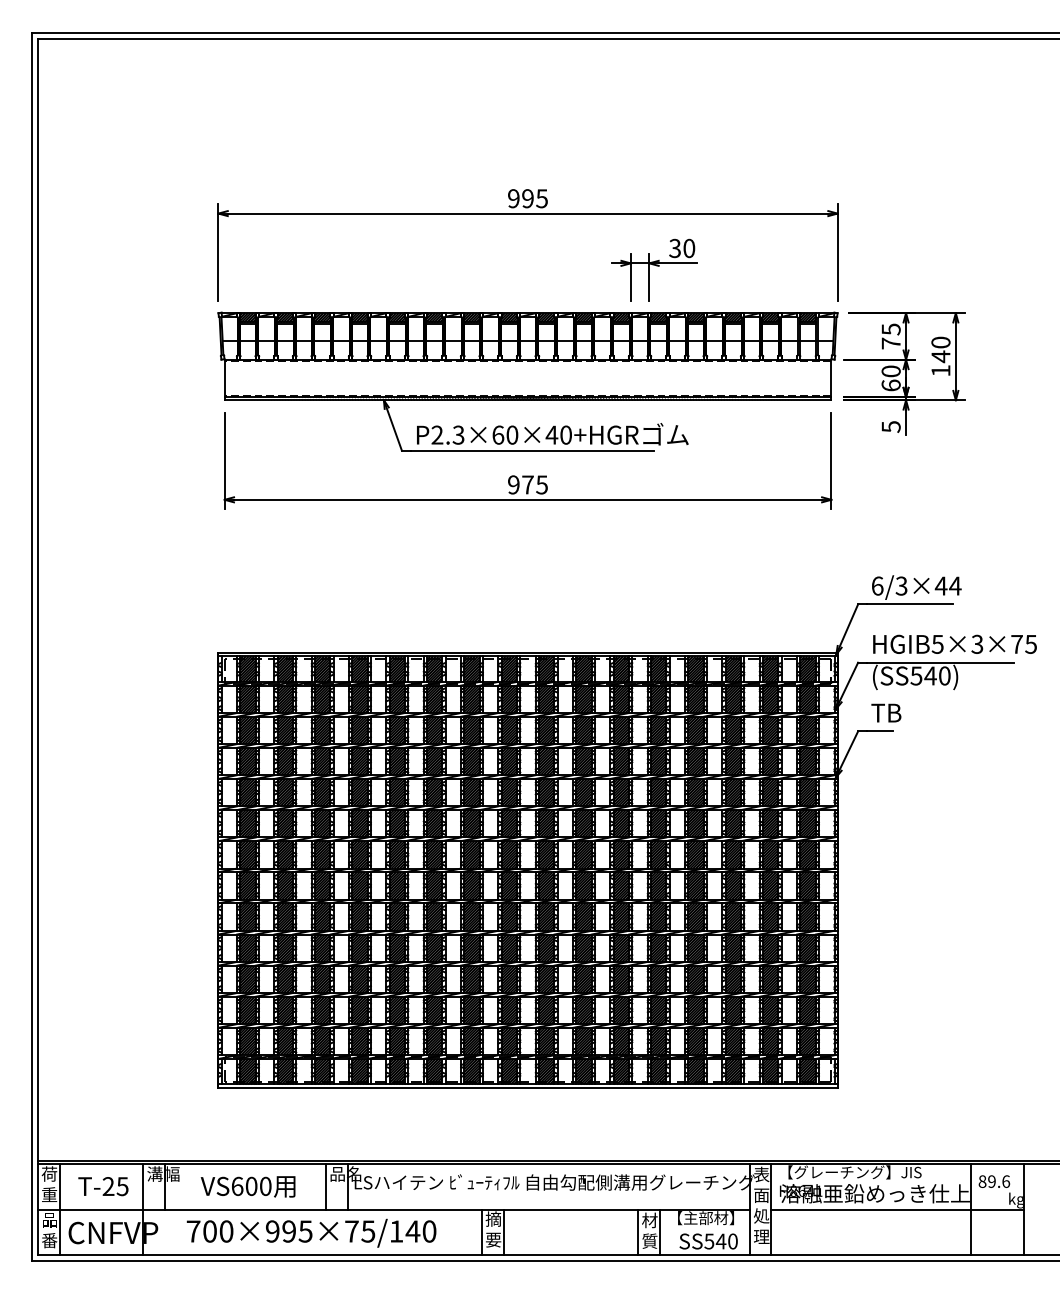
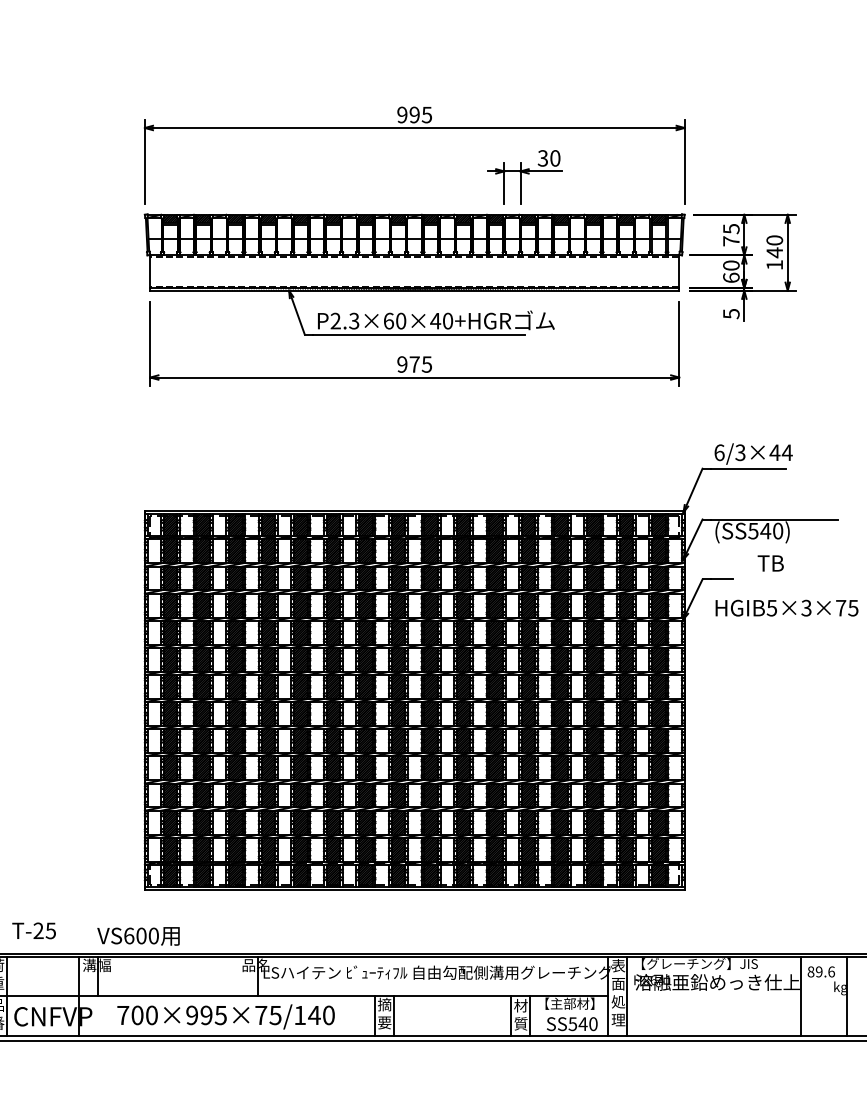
text: (954, 643) -> (786, 607), moved
text: (886, 712) -> (770, 562), moved
text: (103, 1186) -> (34, 930), moved
text: (247, 1186) -> (137, 936), moved
line: (325, 1186) -> (238, 976), removed
line: (897, 1209) -> (736, 996), removed

